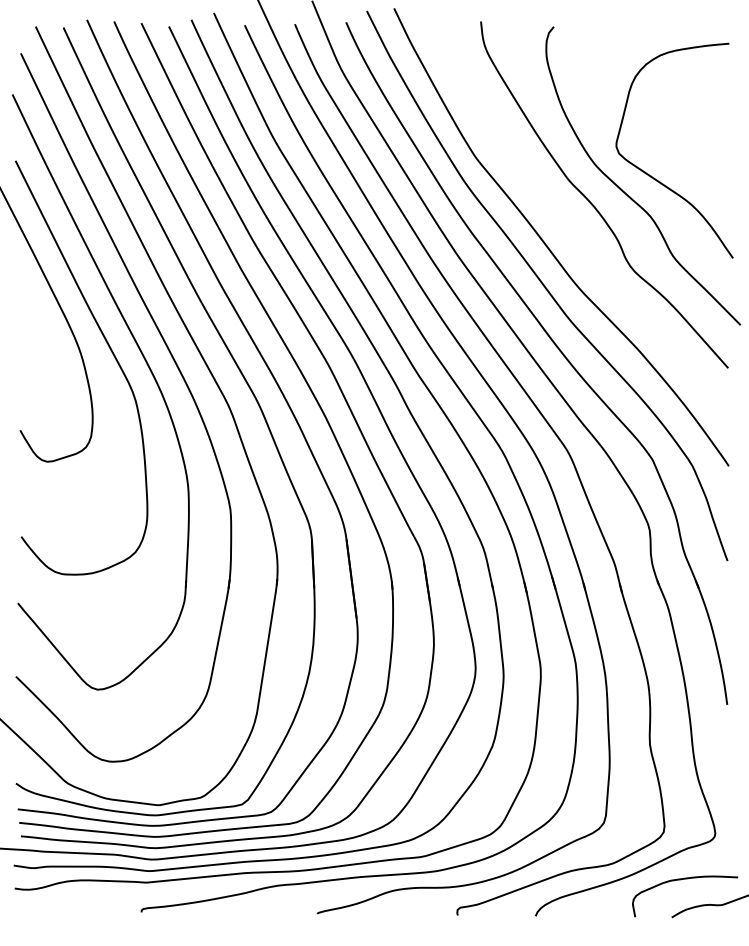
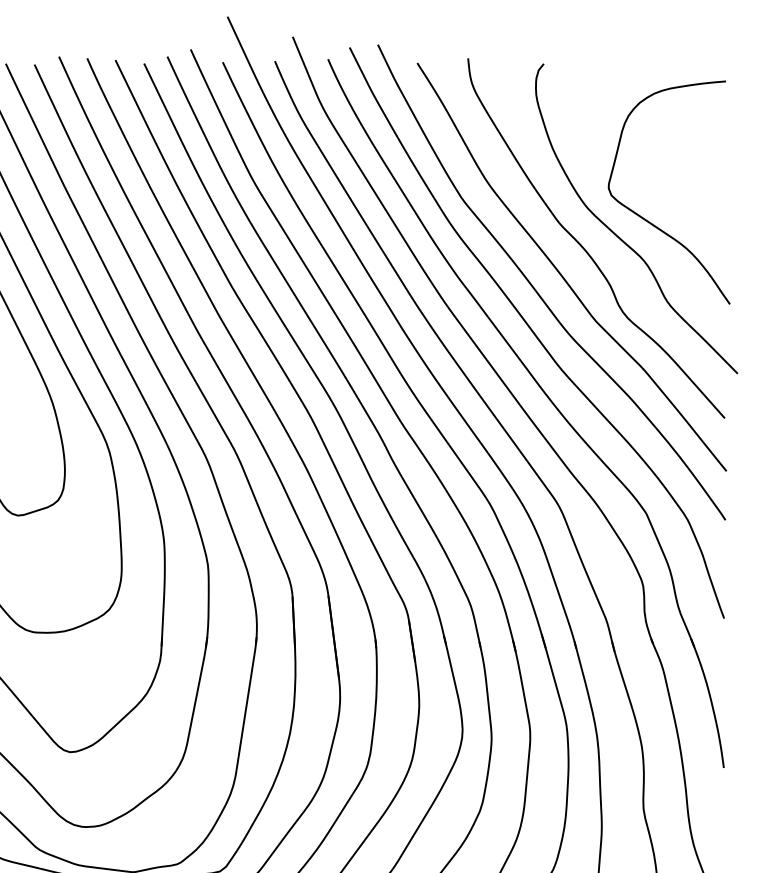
curve: (571, 229) -> (562, 274), added

